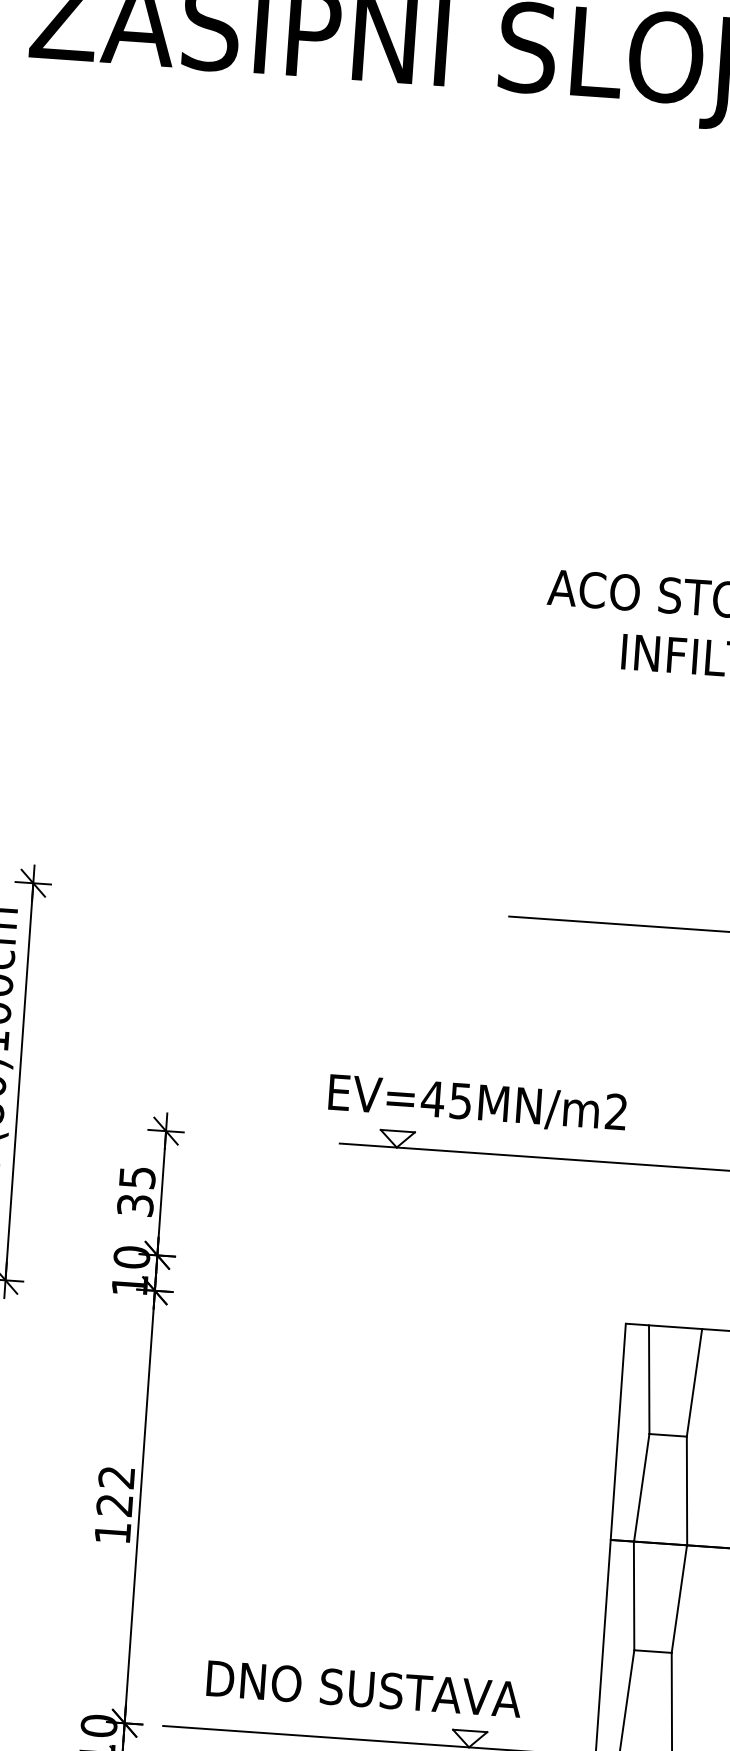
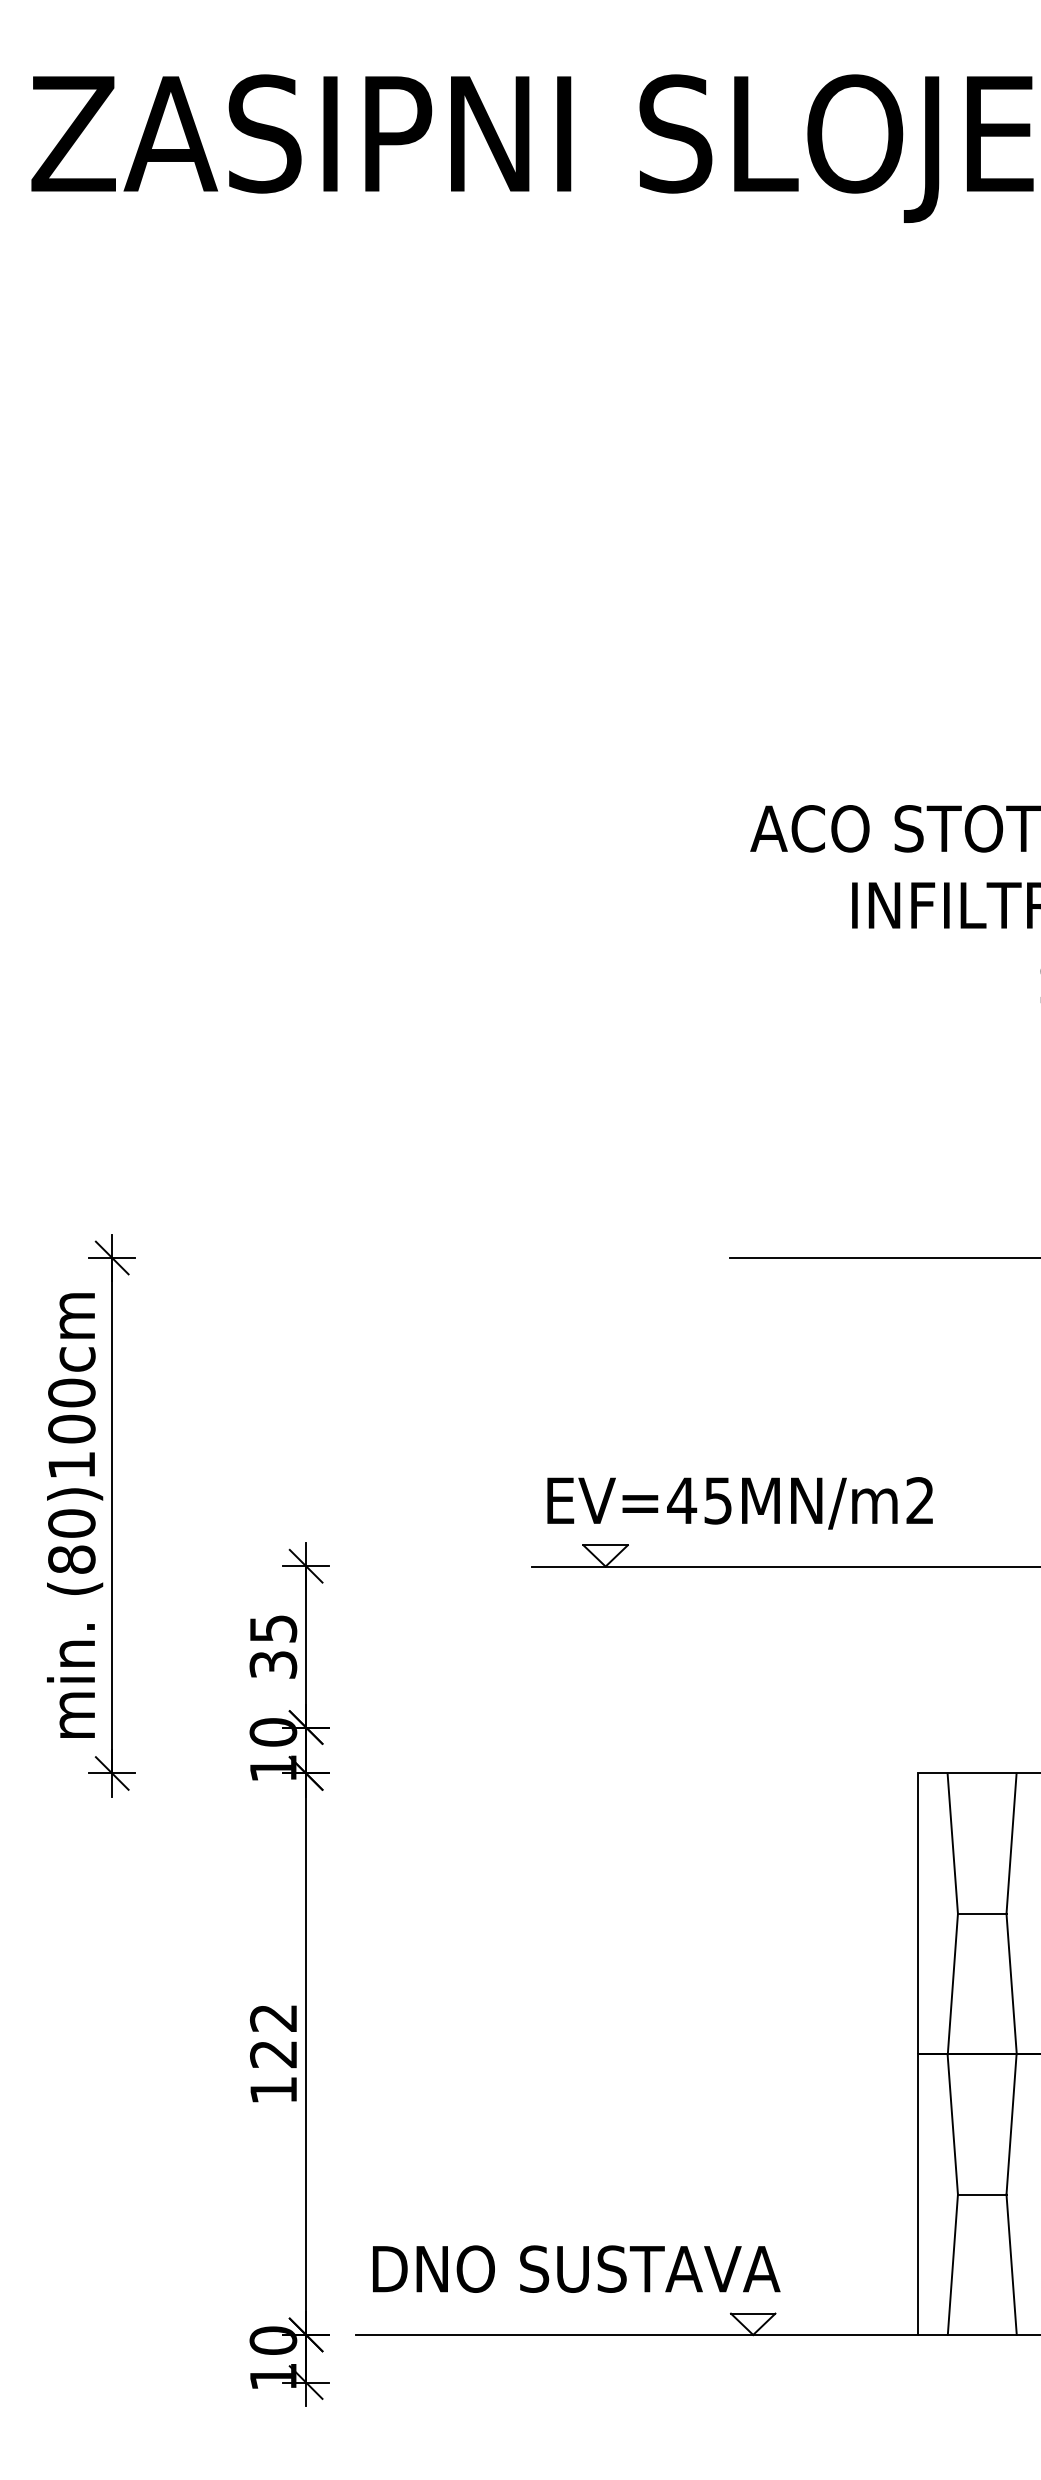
text: (477, 1104) -> (739, 1503), moved
text: (364, 1688) -> (576, 2268), moved

